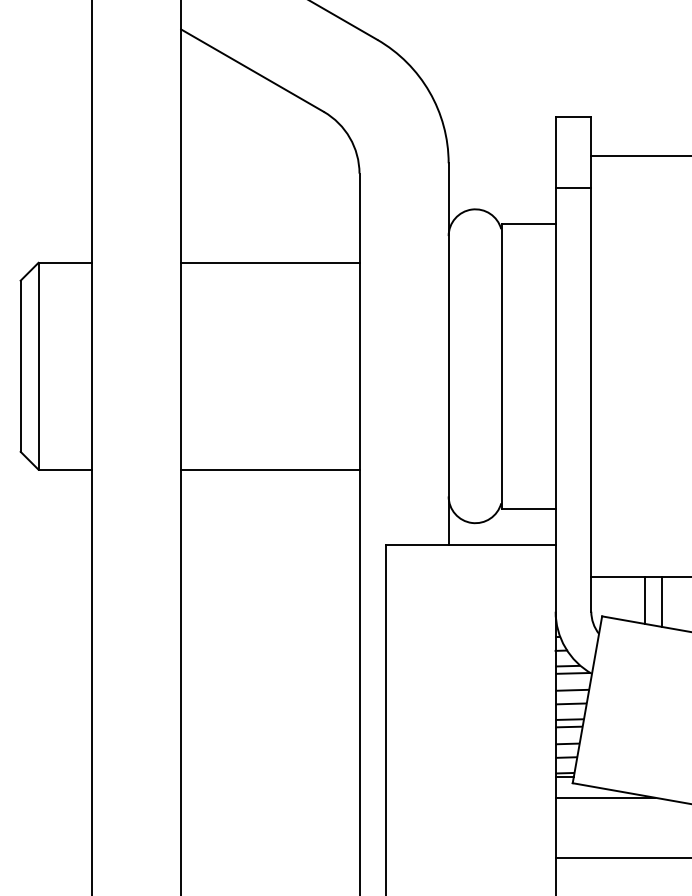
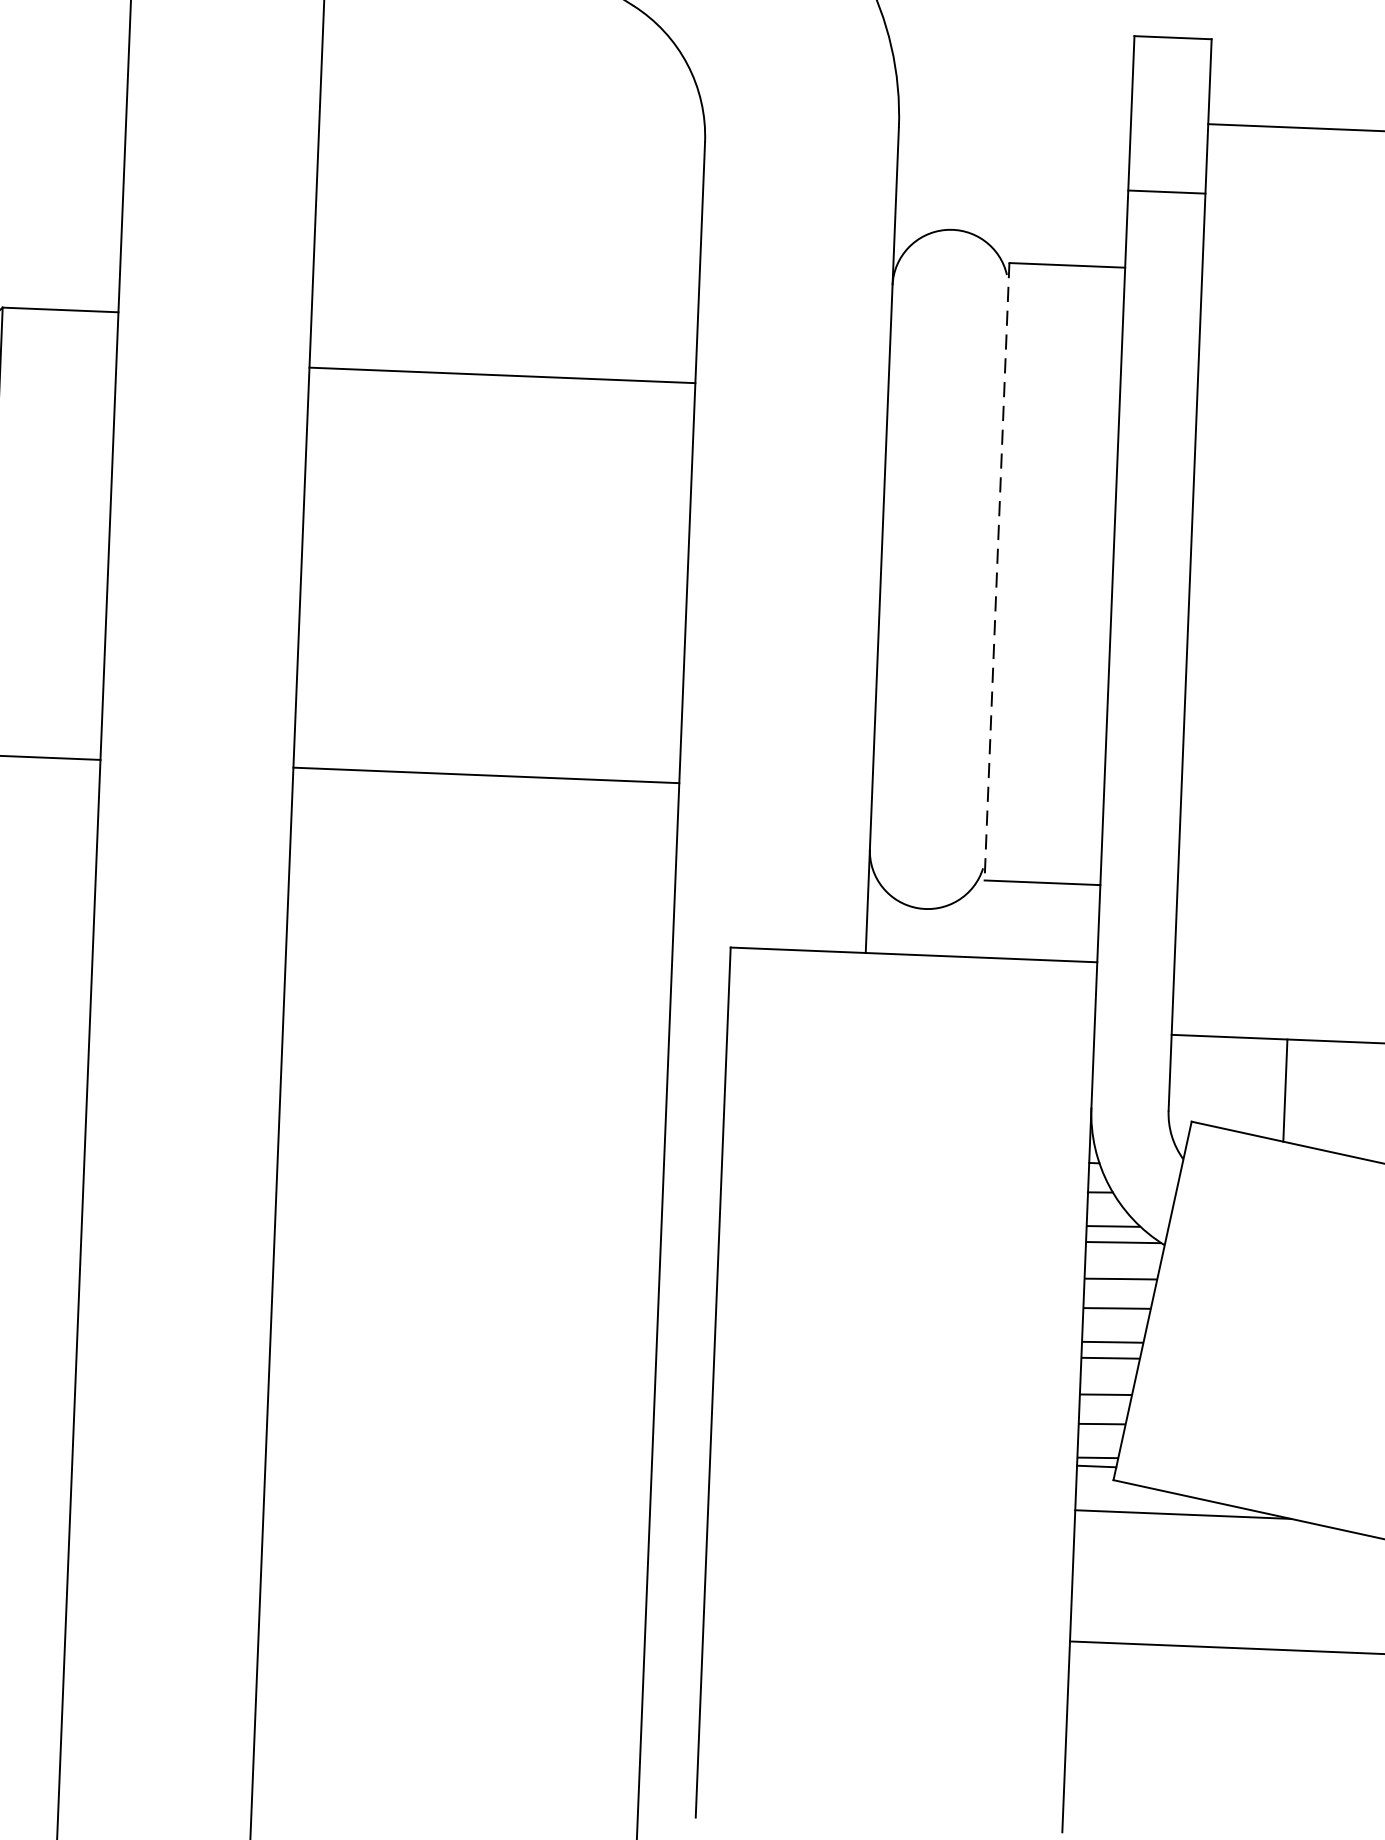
line: (270, 262) -> (502, 374), moved
line: (502, 366) -> (997, 572), solid -> dashed
line: (662, 601) -> (1323, 1094), removed

